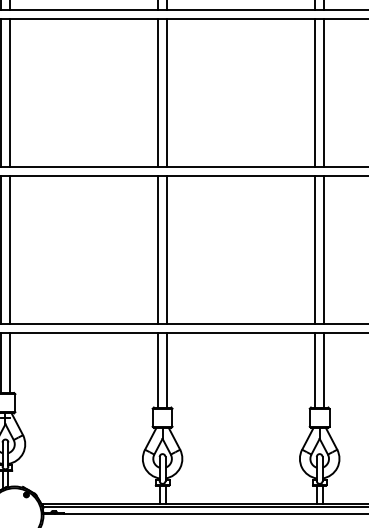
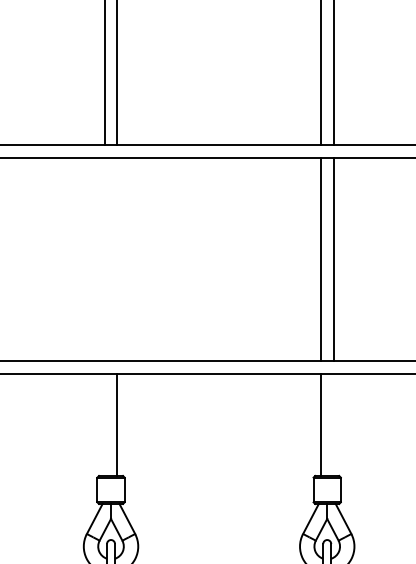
line: (157, 250) -> (104, 259), removed
line: (167, 250) -> (117, 259), removed
line: (157, 370) -> (104, 424), removed
line: (324, 370) -> (333, 424), removed

